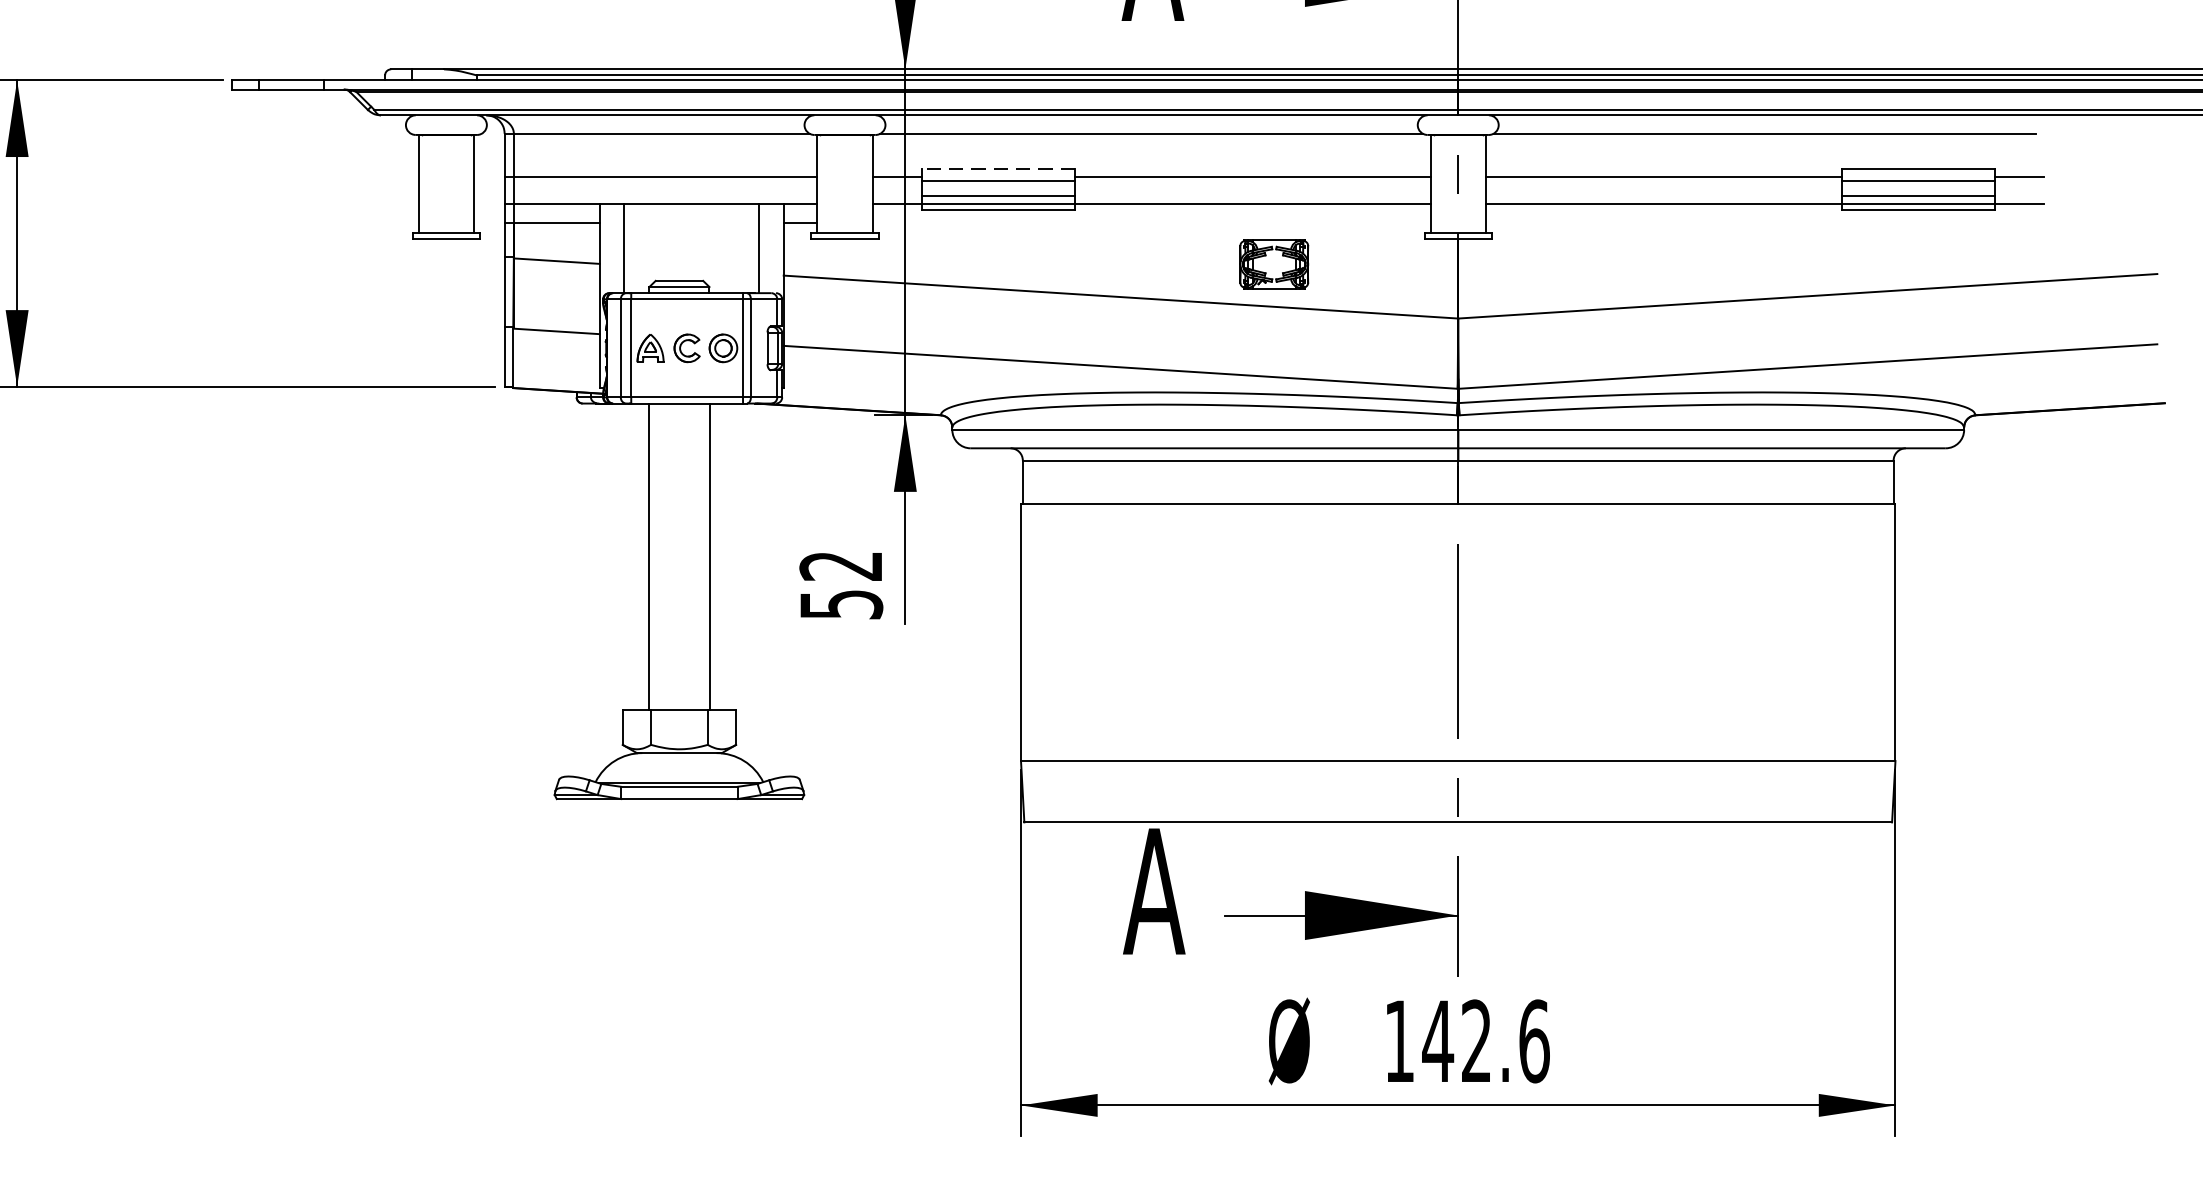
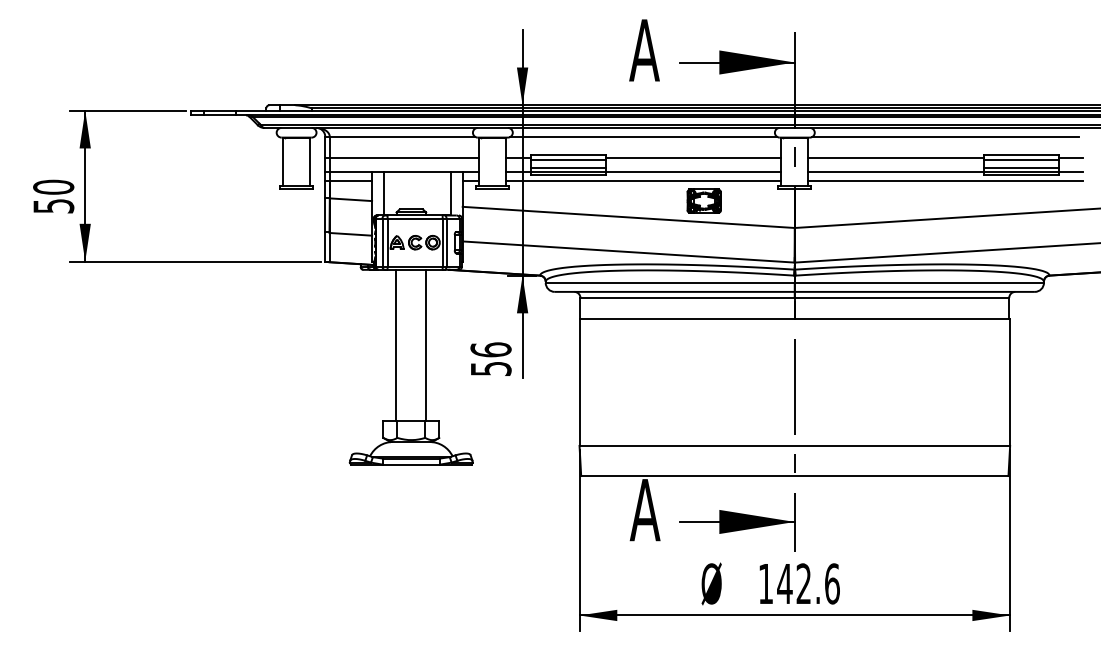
line: (998, 169) -> (568, 154), dashed -> solid
line: (1150, 222) -> (643, 180), added
line: (1764, 222) -> (945, 180), added
text: (840, 565) -> (490, 349), 52 -> 56

